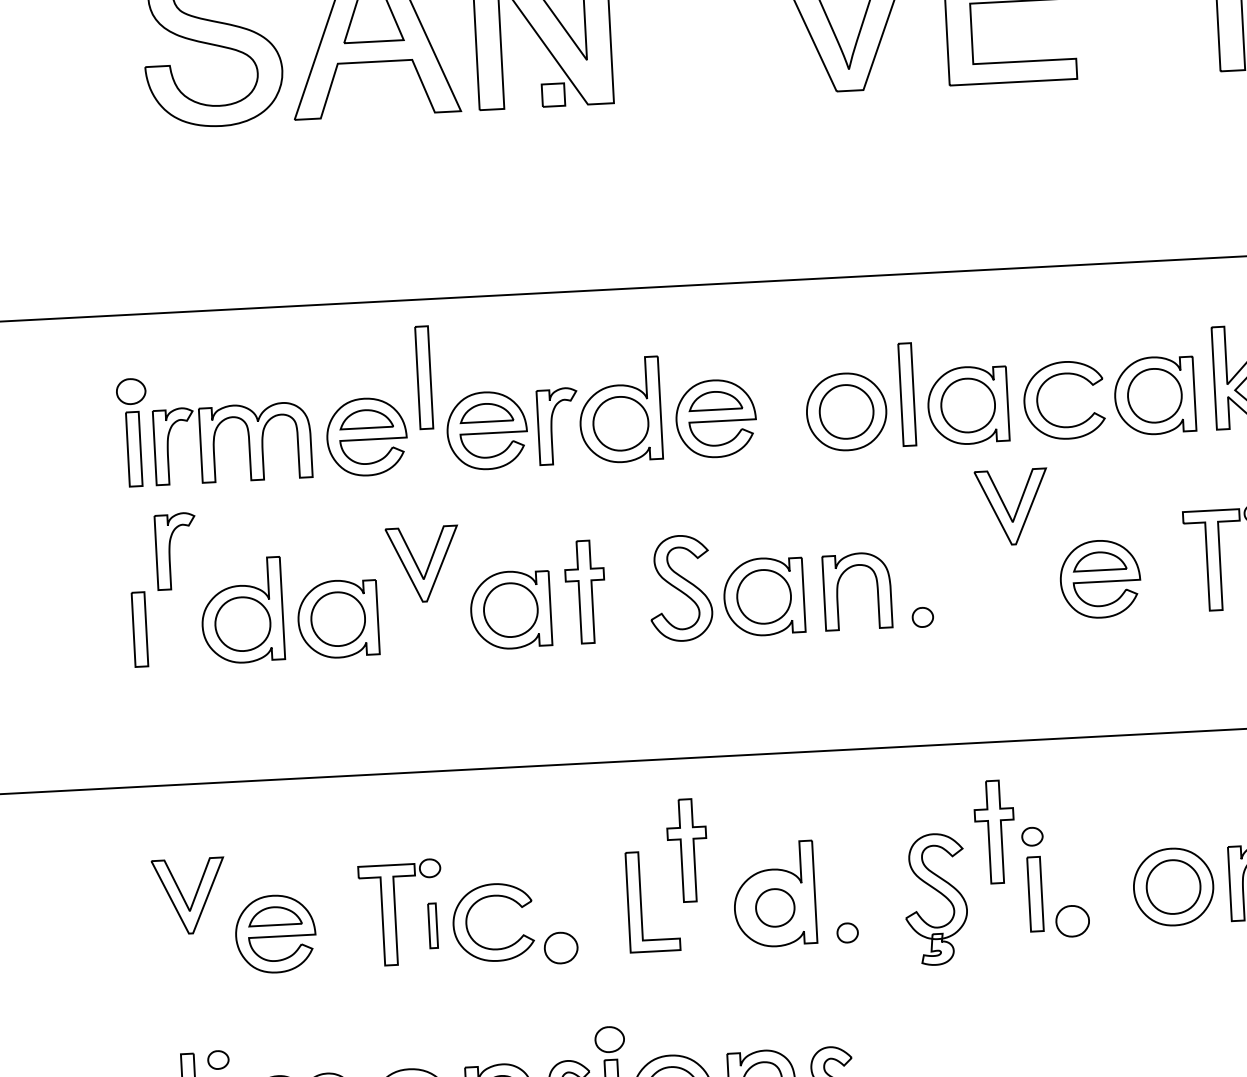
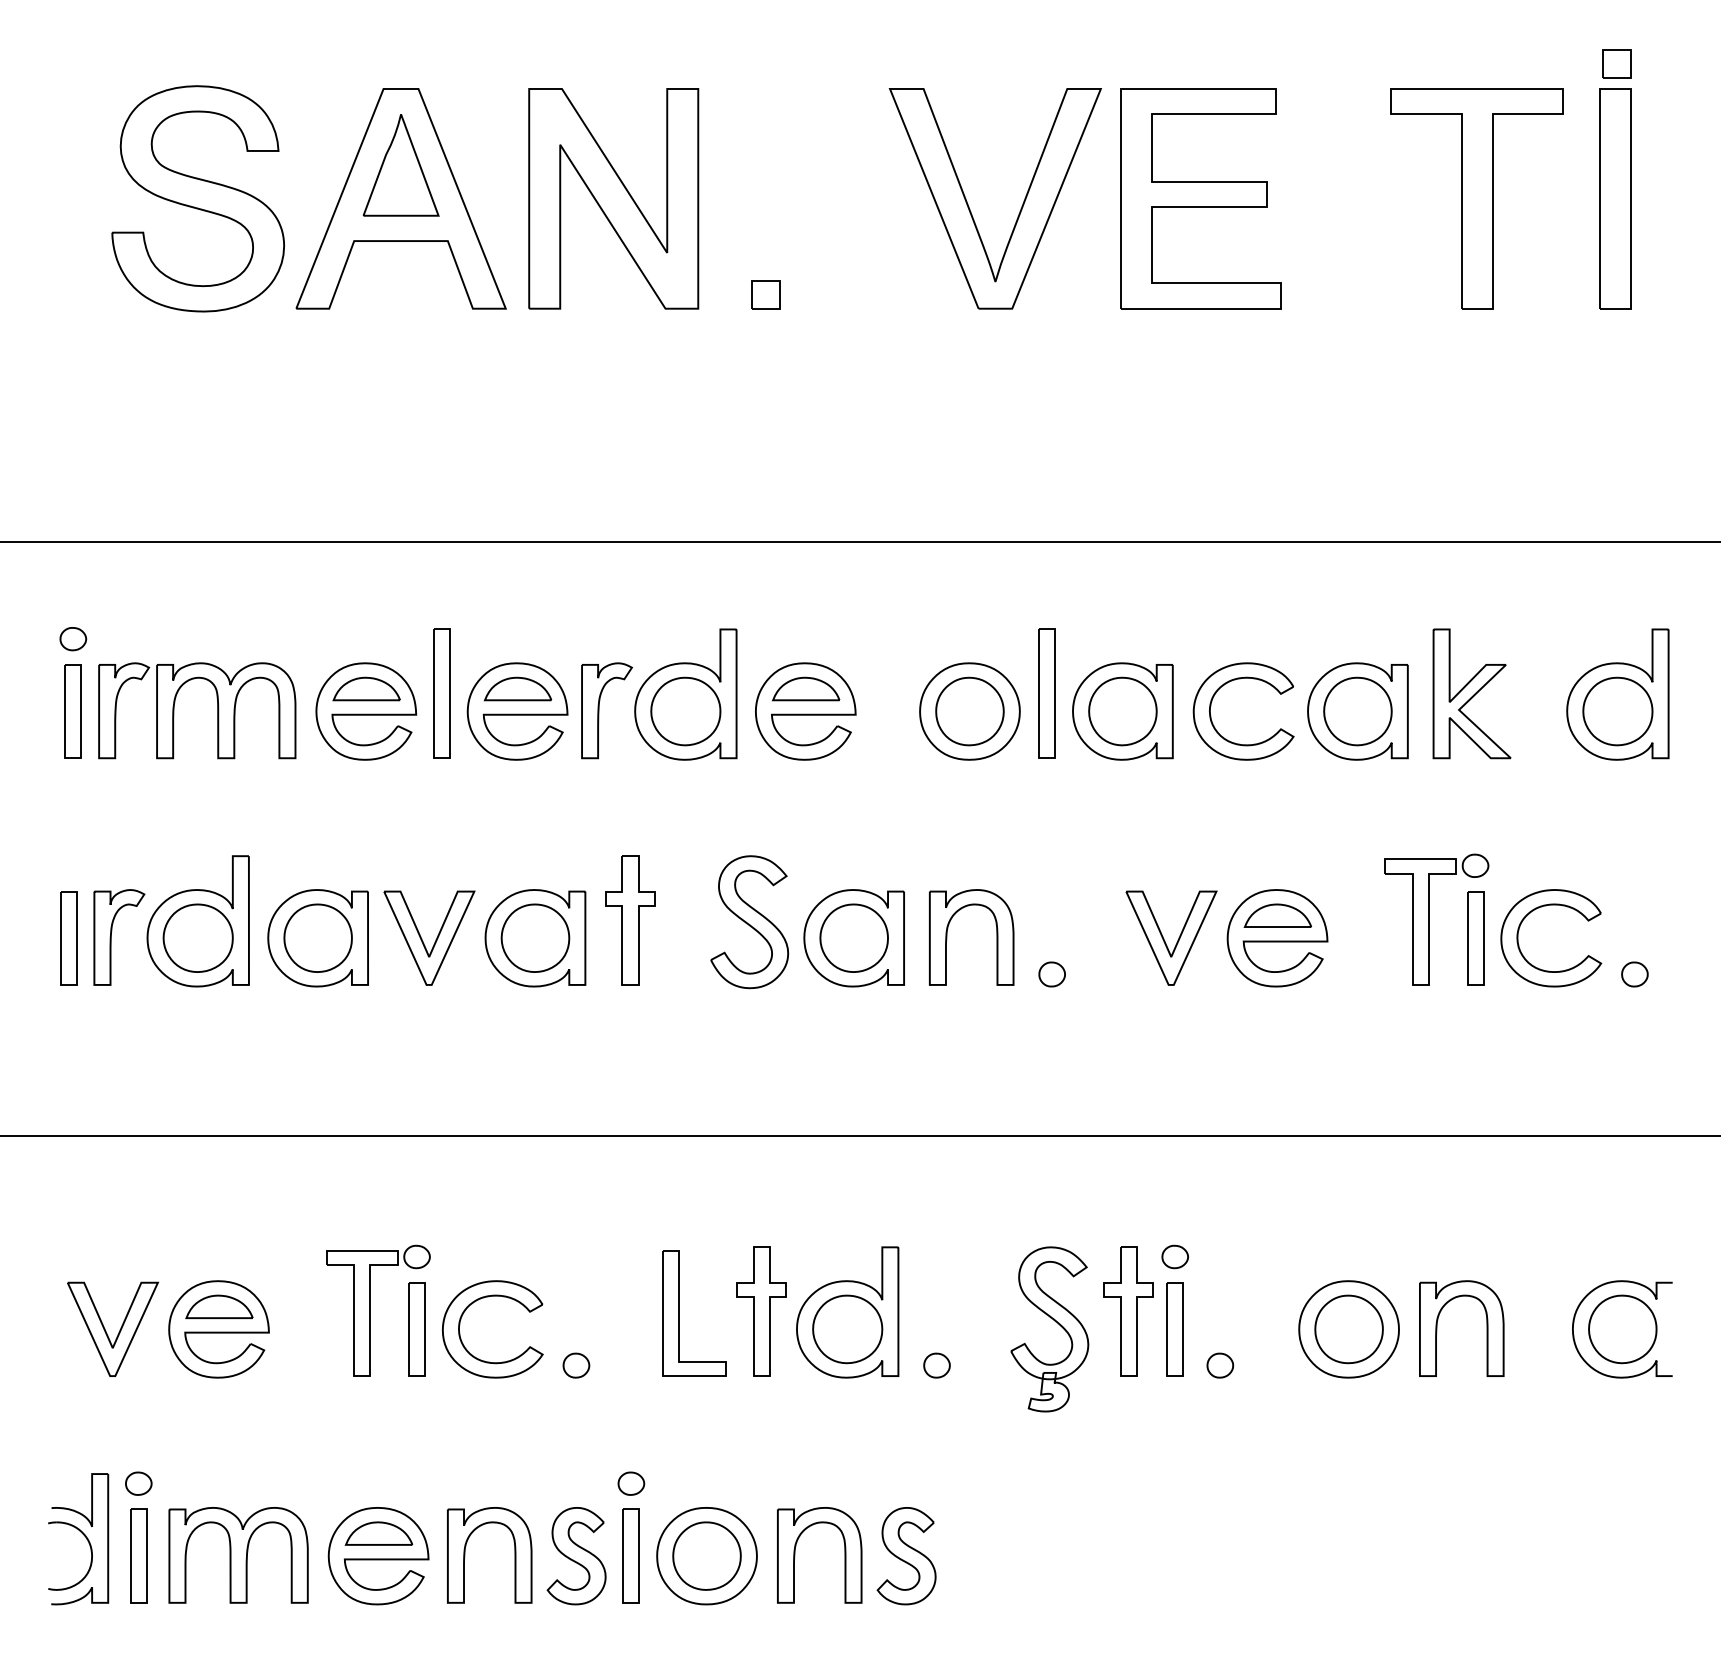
part: (553, 95) -> (765, 294), moved
part: (423, 377) -> (441, 693), moved
part: (131, 391) -> (73, 639), size x0.71
part: (1017, 508) -> (1177, 940), moved
part: (170, 551) -> (111, 937), moved
part: (428, 565) -> (435, 939), moved
part: (994, 831) -> (1128, 1311), moved
curve: (682, 850) -> (754, 1311), moved
part: (184, 898) -> (106, 1331), moved
part: (775, 907) -> (847, 1329), size x1.43
part: (1072, 921) -> (1220, 1365), size x0.62
part: (432, 925) -> (416, 1329), size x1.67
part: (561, 947) -> (576, 1365), size x0.62
part: (609, 1039) -> (631, 1483), size x0.71

